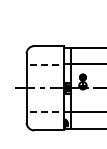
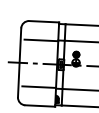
line: (47, 64) -> (41, 40), dashed -> solid
line: (47, 111) -> (39, 86), dashed -> solid

